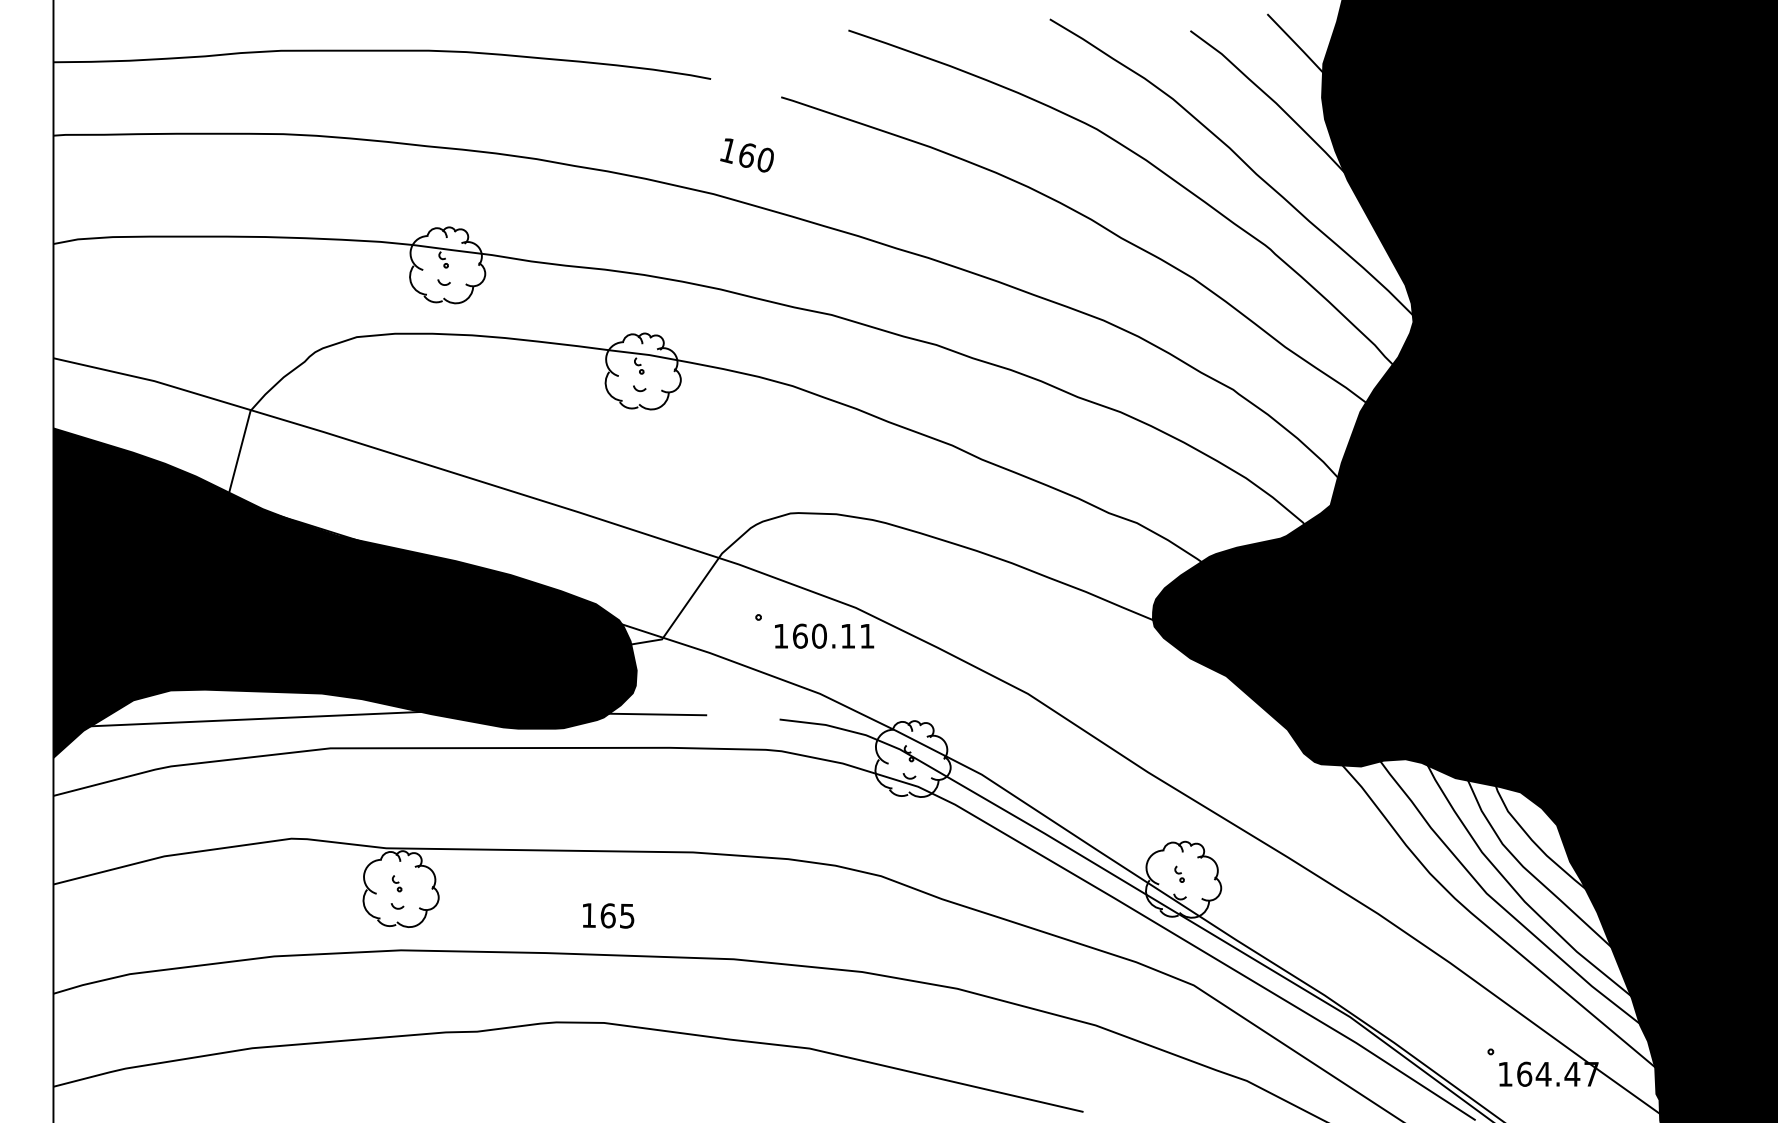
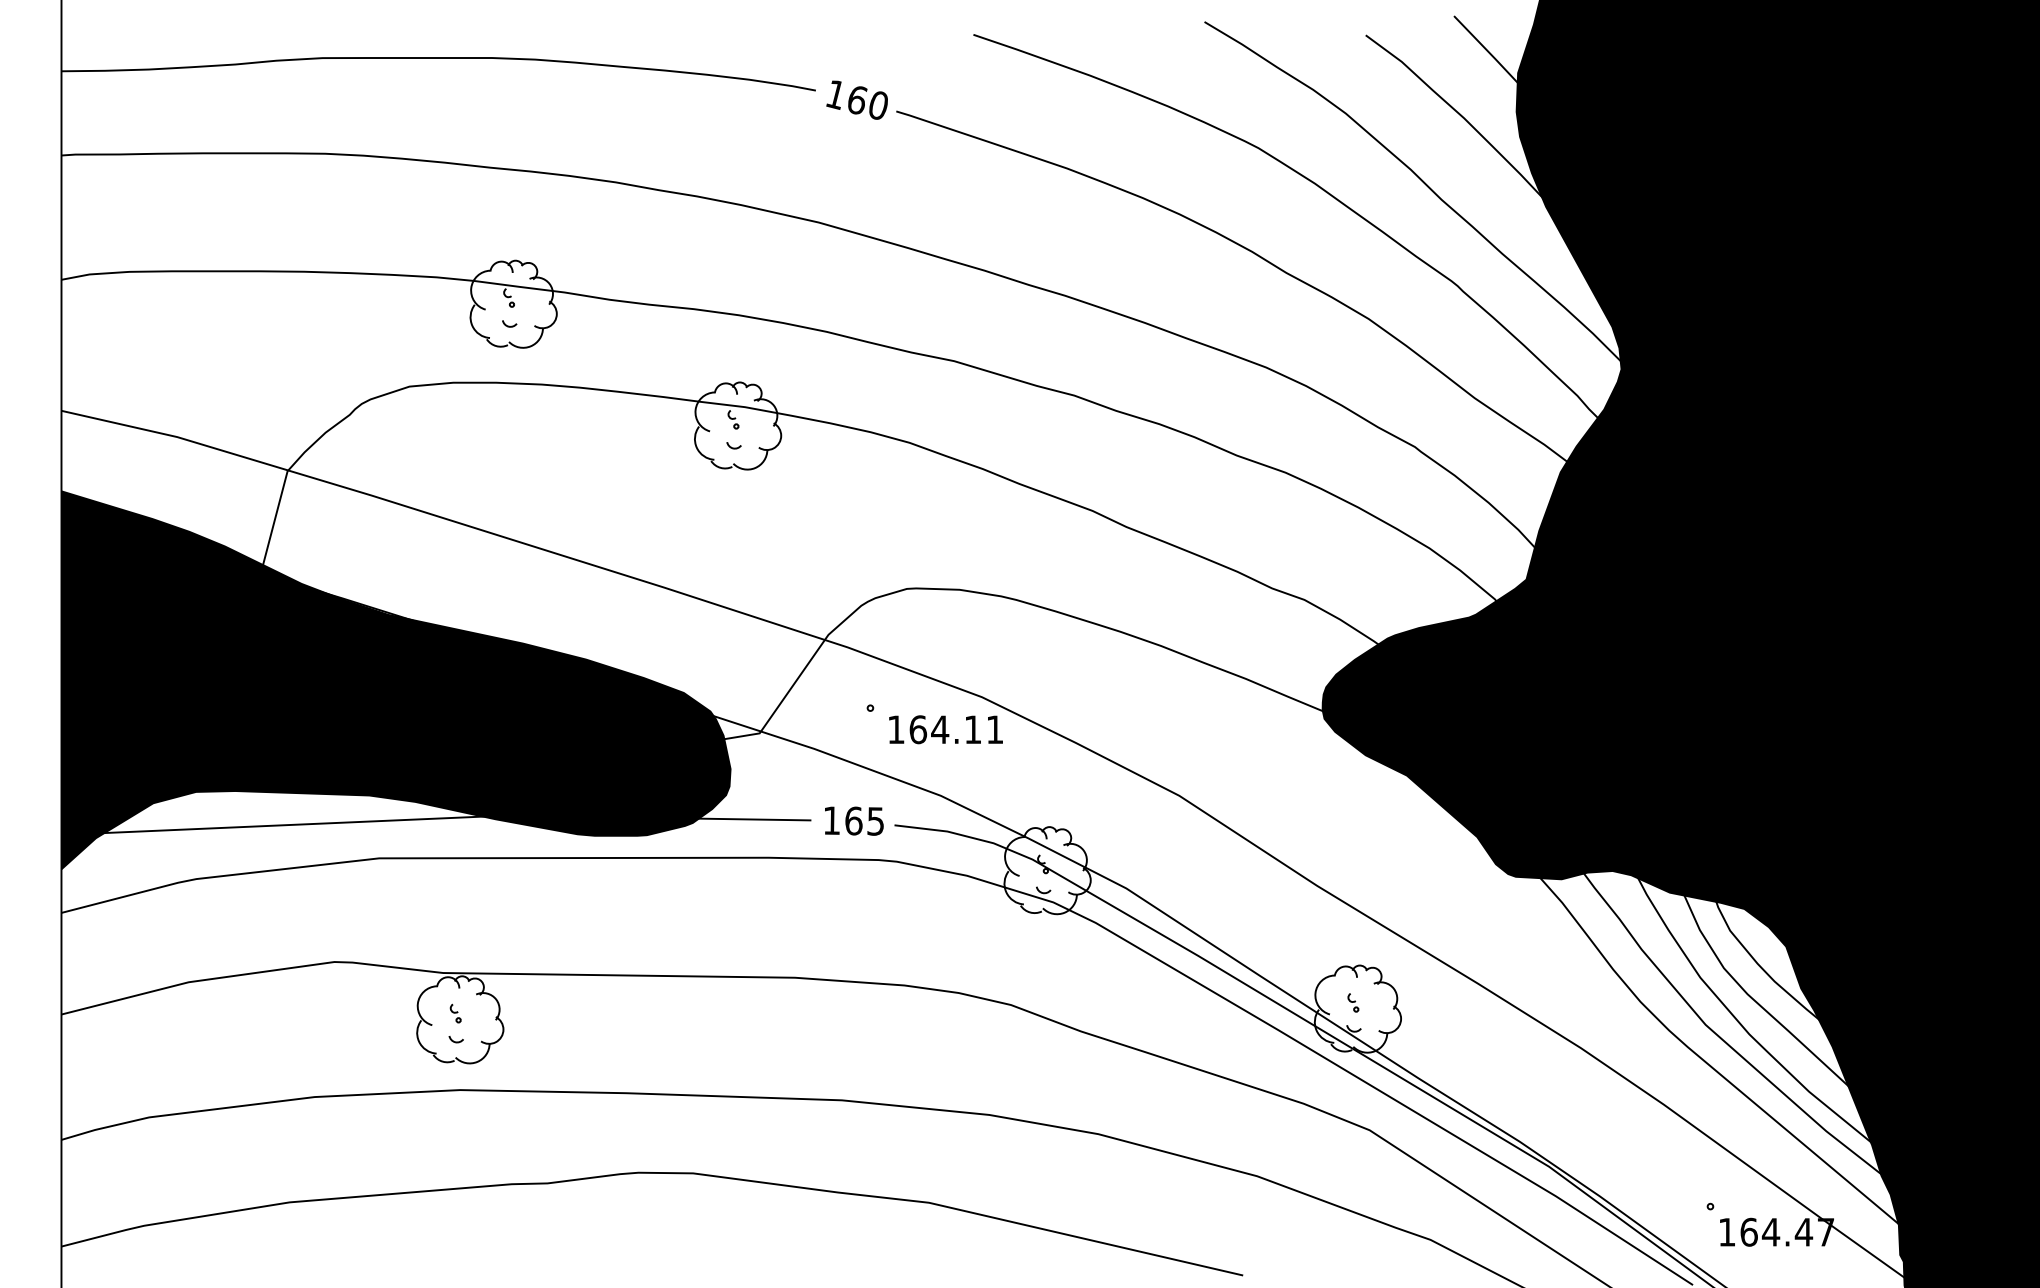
text: (746, 155) -> (856, 100), moved
text: (819, 635) -> (940, 728), 160.11 -> 164.11
text: (608, 915) -> (854, 820), moved

